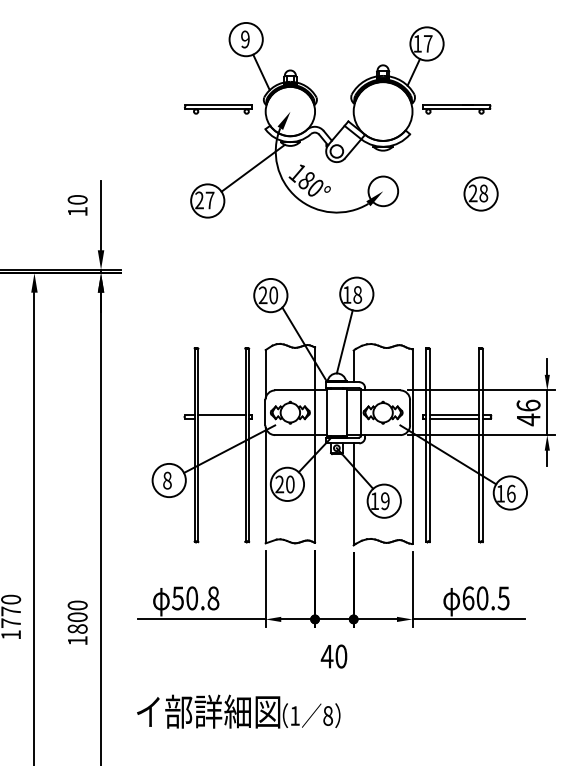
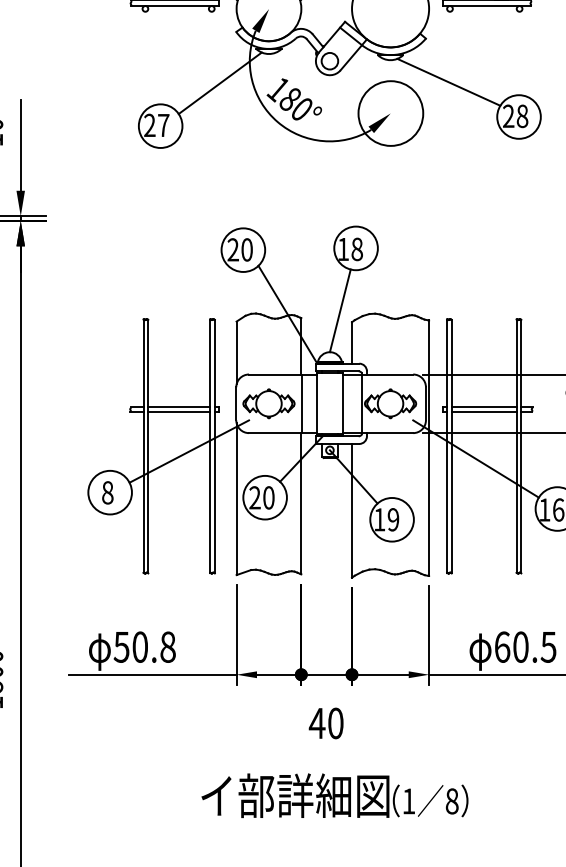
line: (427, 167) -> (448, 82), added
circle: (383, 191) -> (391, 113), size x1.67
line: (221, 418) -> (178, 411), added
text: (238, 711) -> (334, 795), moved

